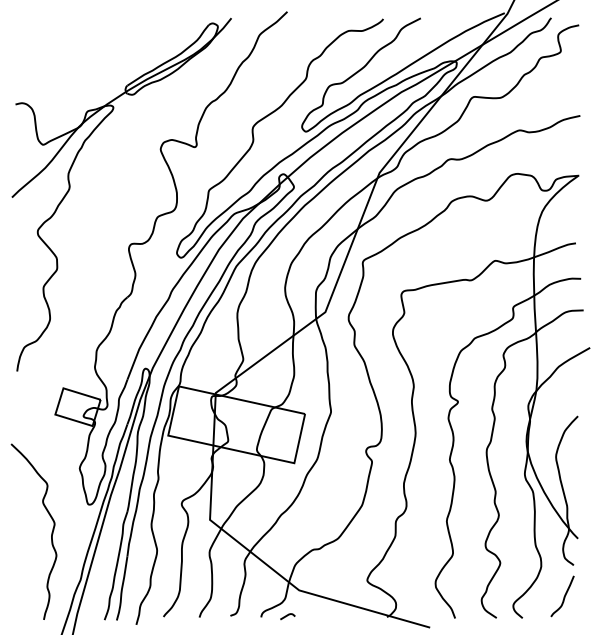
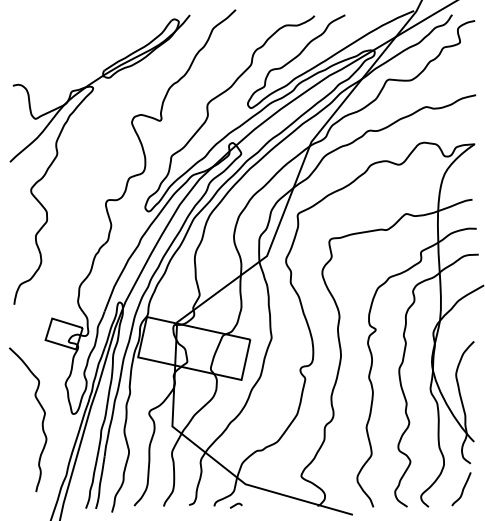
curve: (51, 532) -> (42, 420), moved

